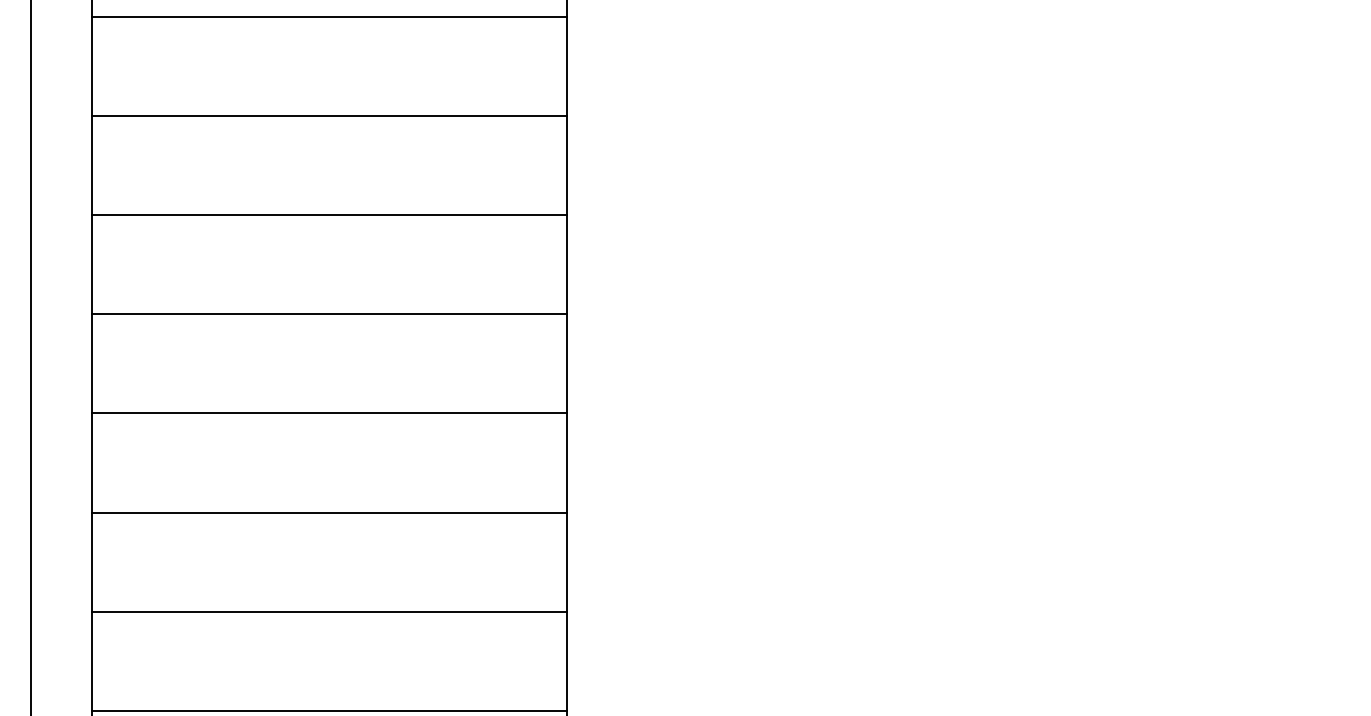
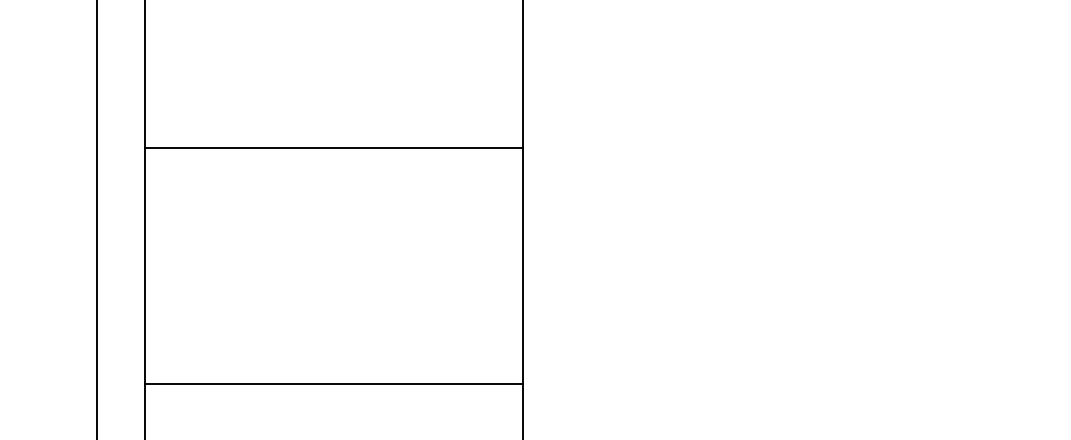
line: (329, 116) -> (334, 68), removed
line: (329, 314) -> (334, 226), removed
line: (329, 413) -> (334, 305), removed

